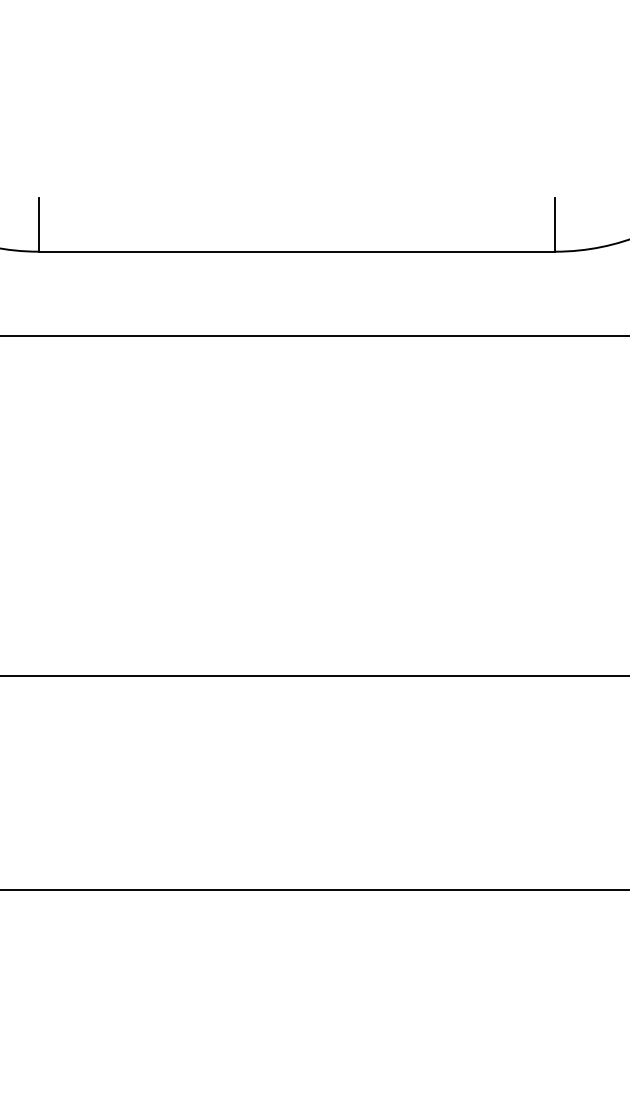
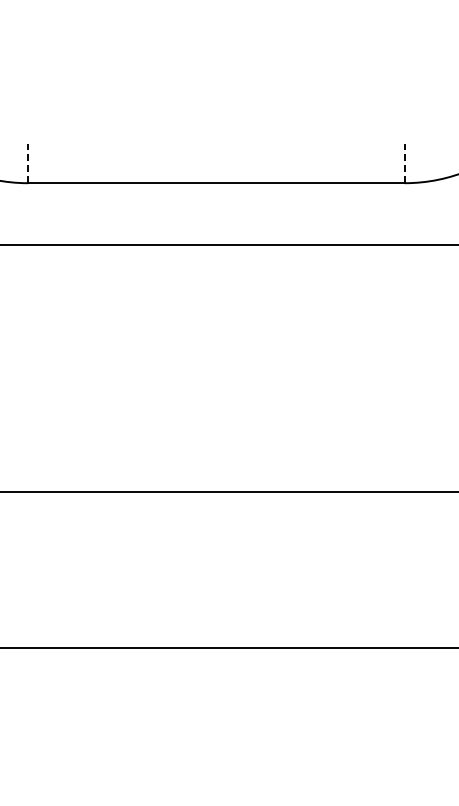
line: (39, 224) -> (28, 163), solid -> dashed
line: (555, 224) -> (404, 163), solid -> dashed

